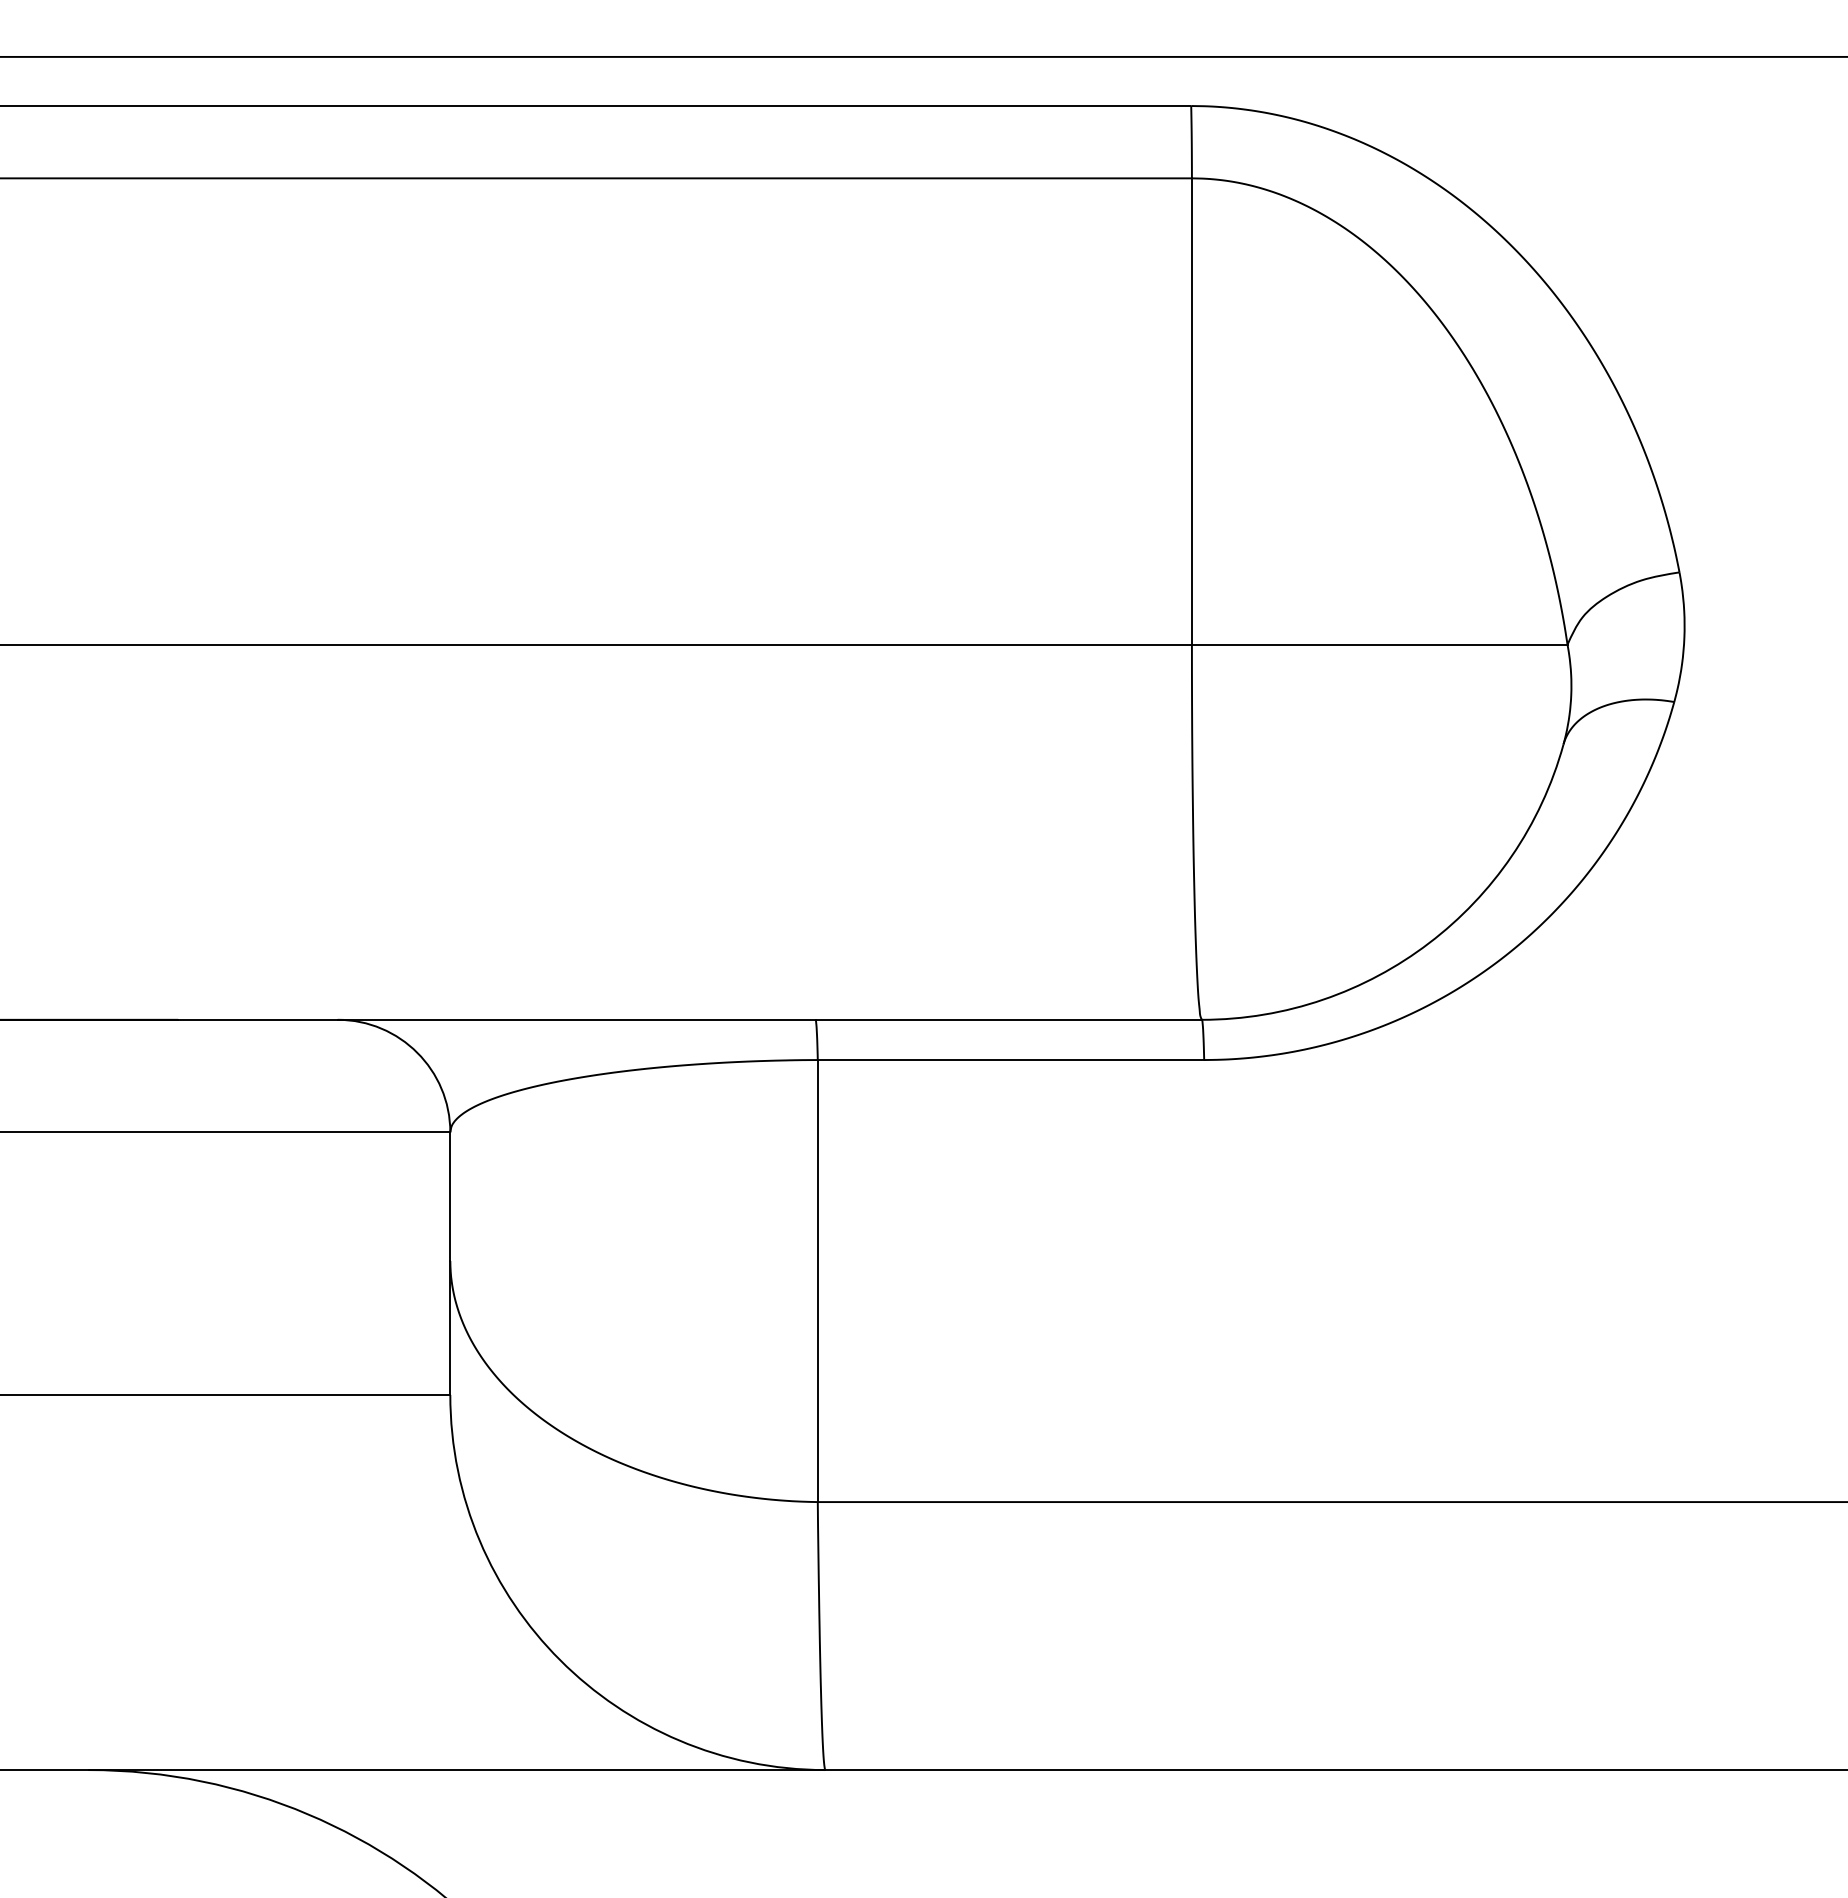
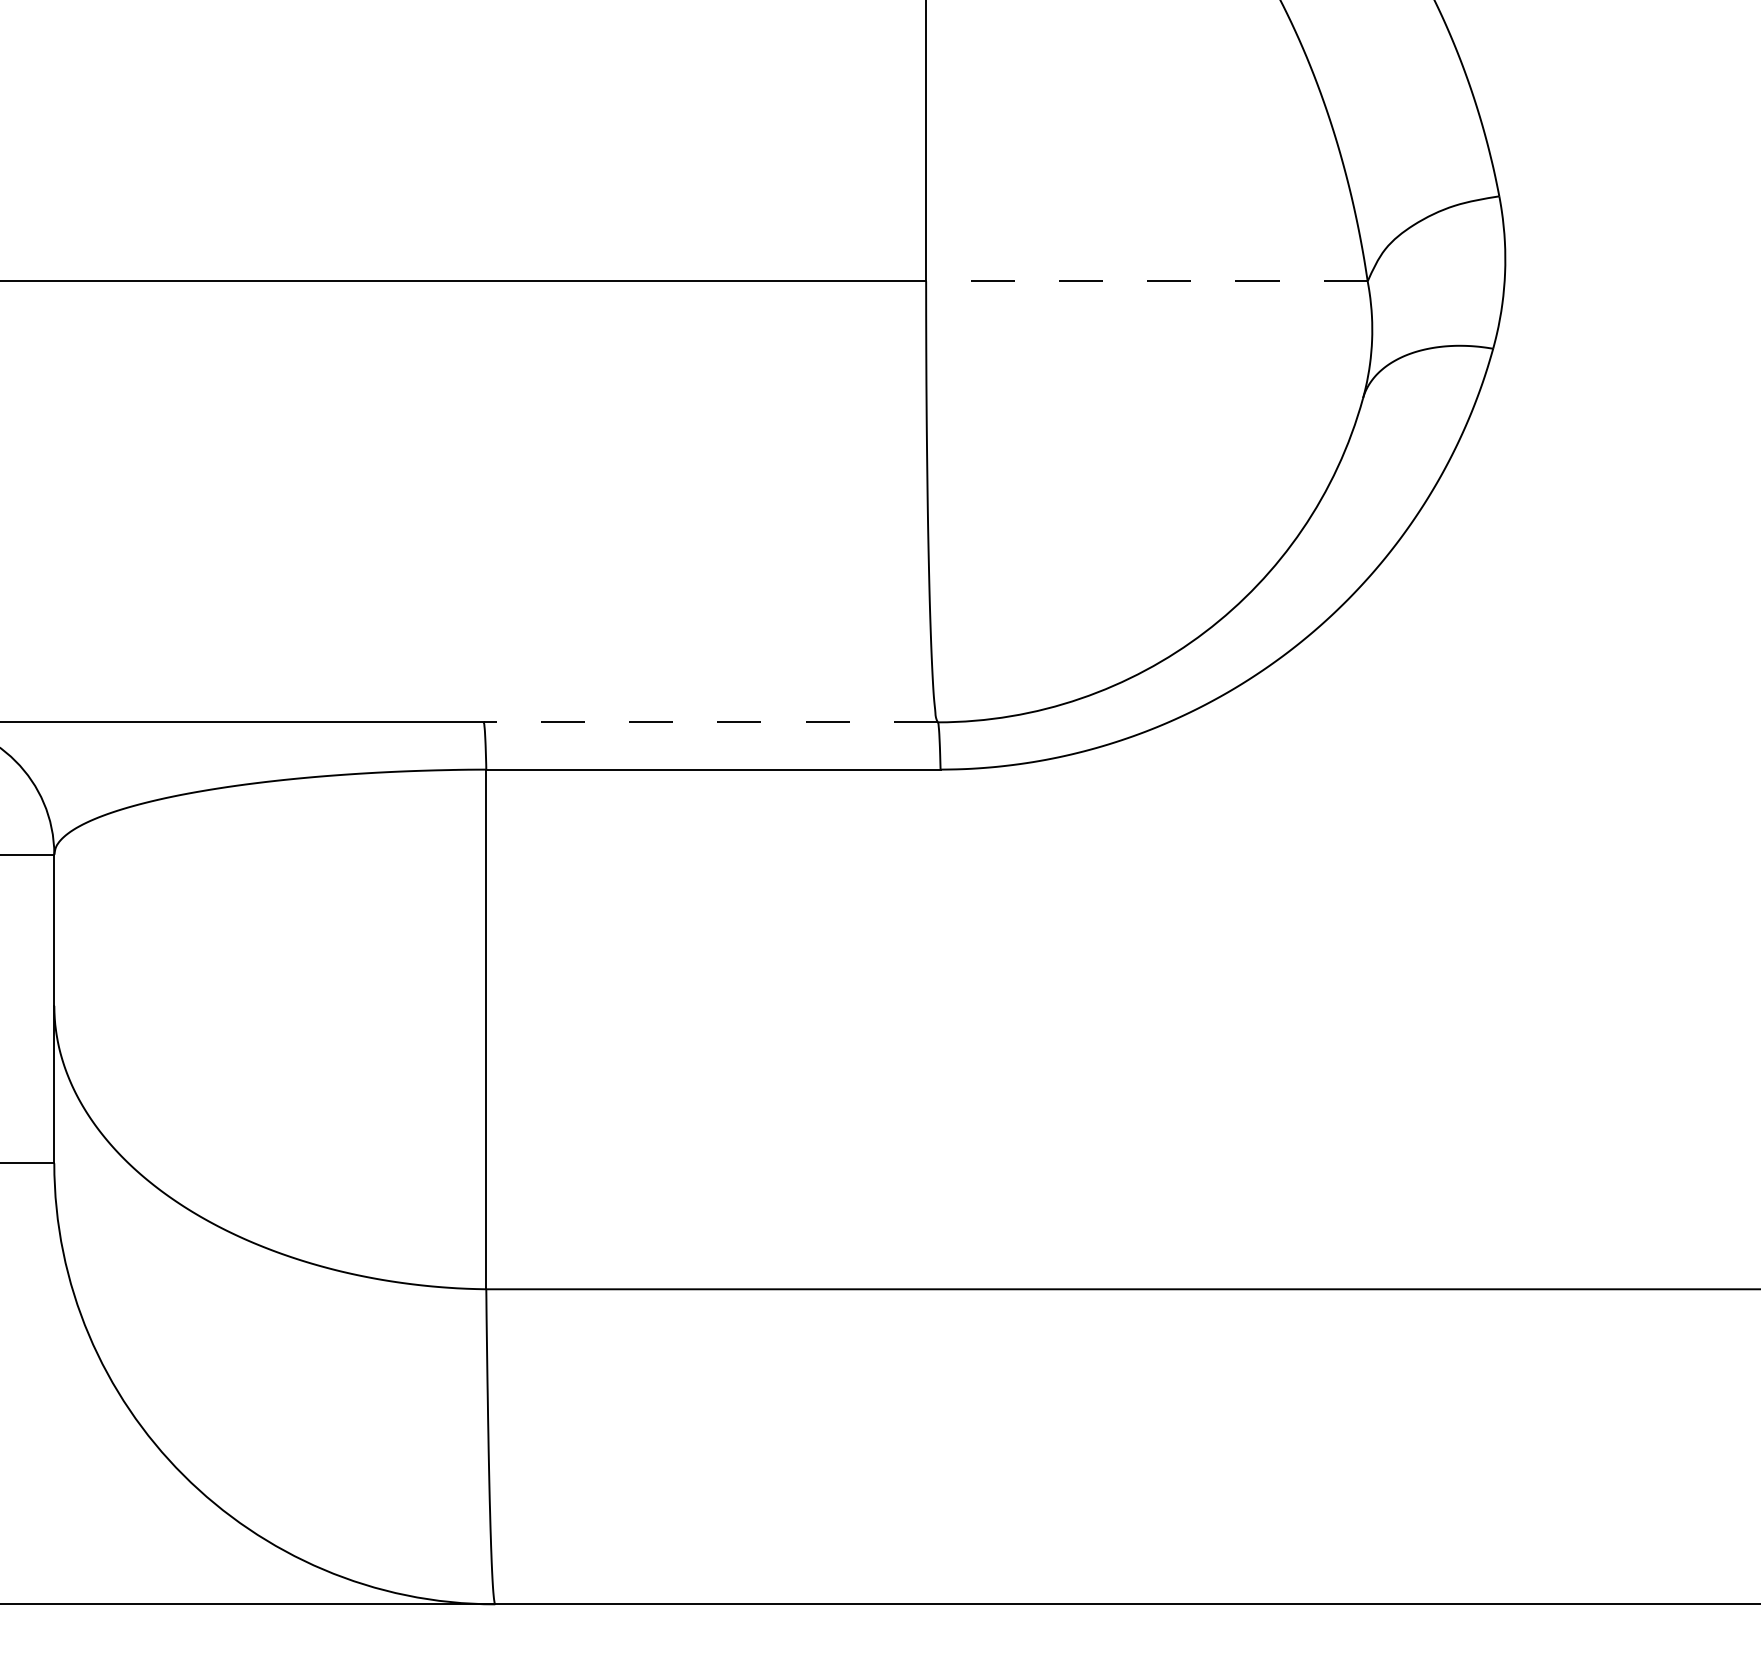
line: (1379, 644) -> (1146, 281), solid -> dashed
line: (1008, 1019) -> (710, 721), solid -> dashed

